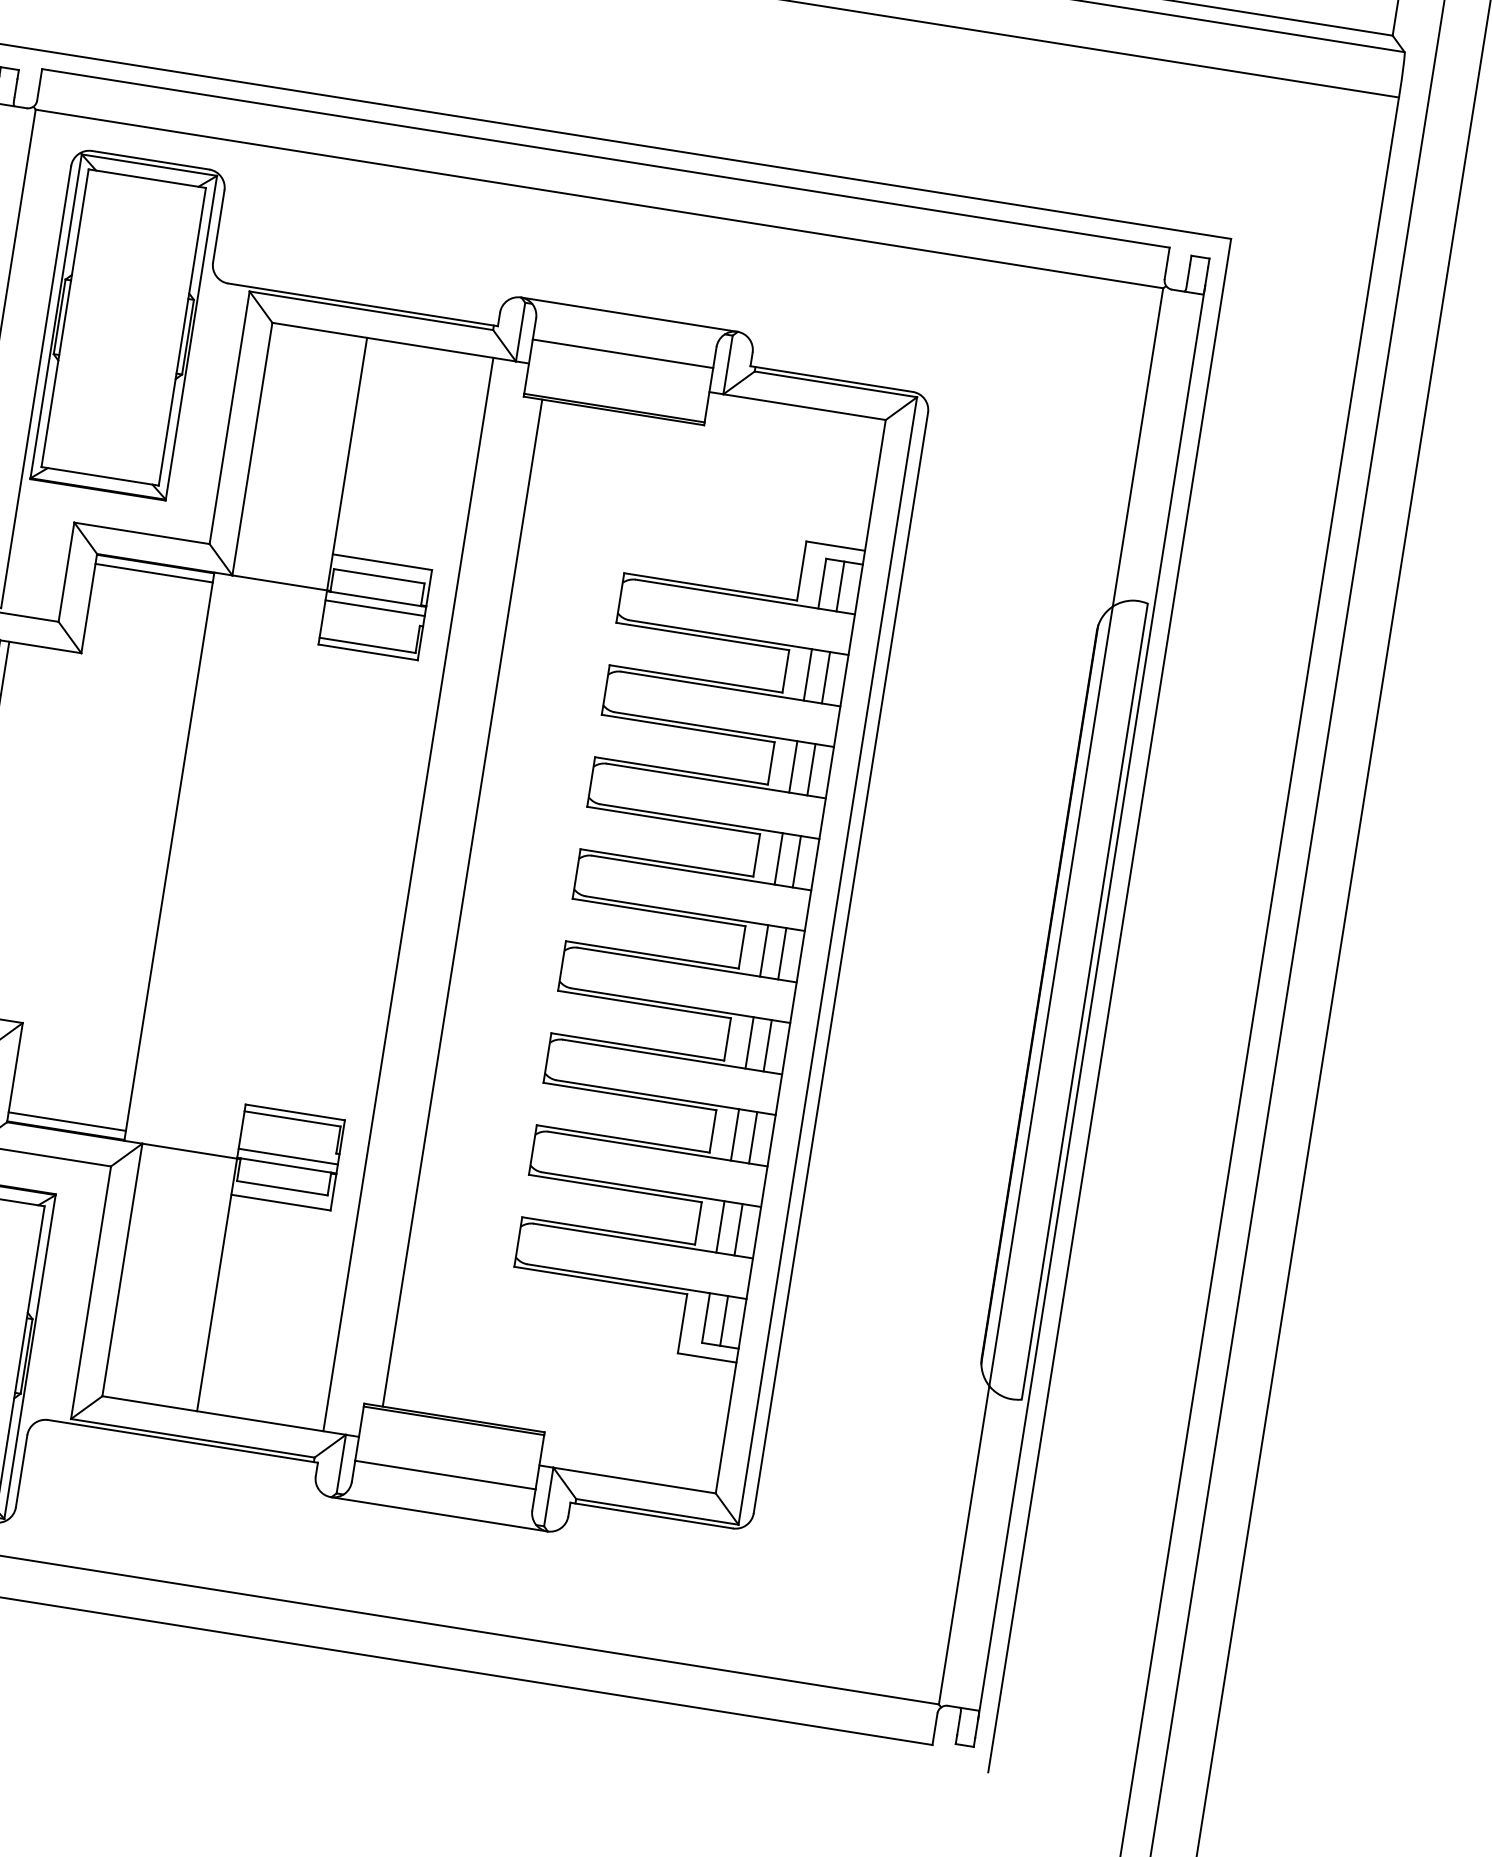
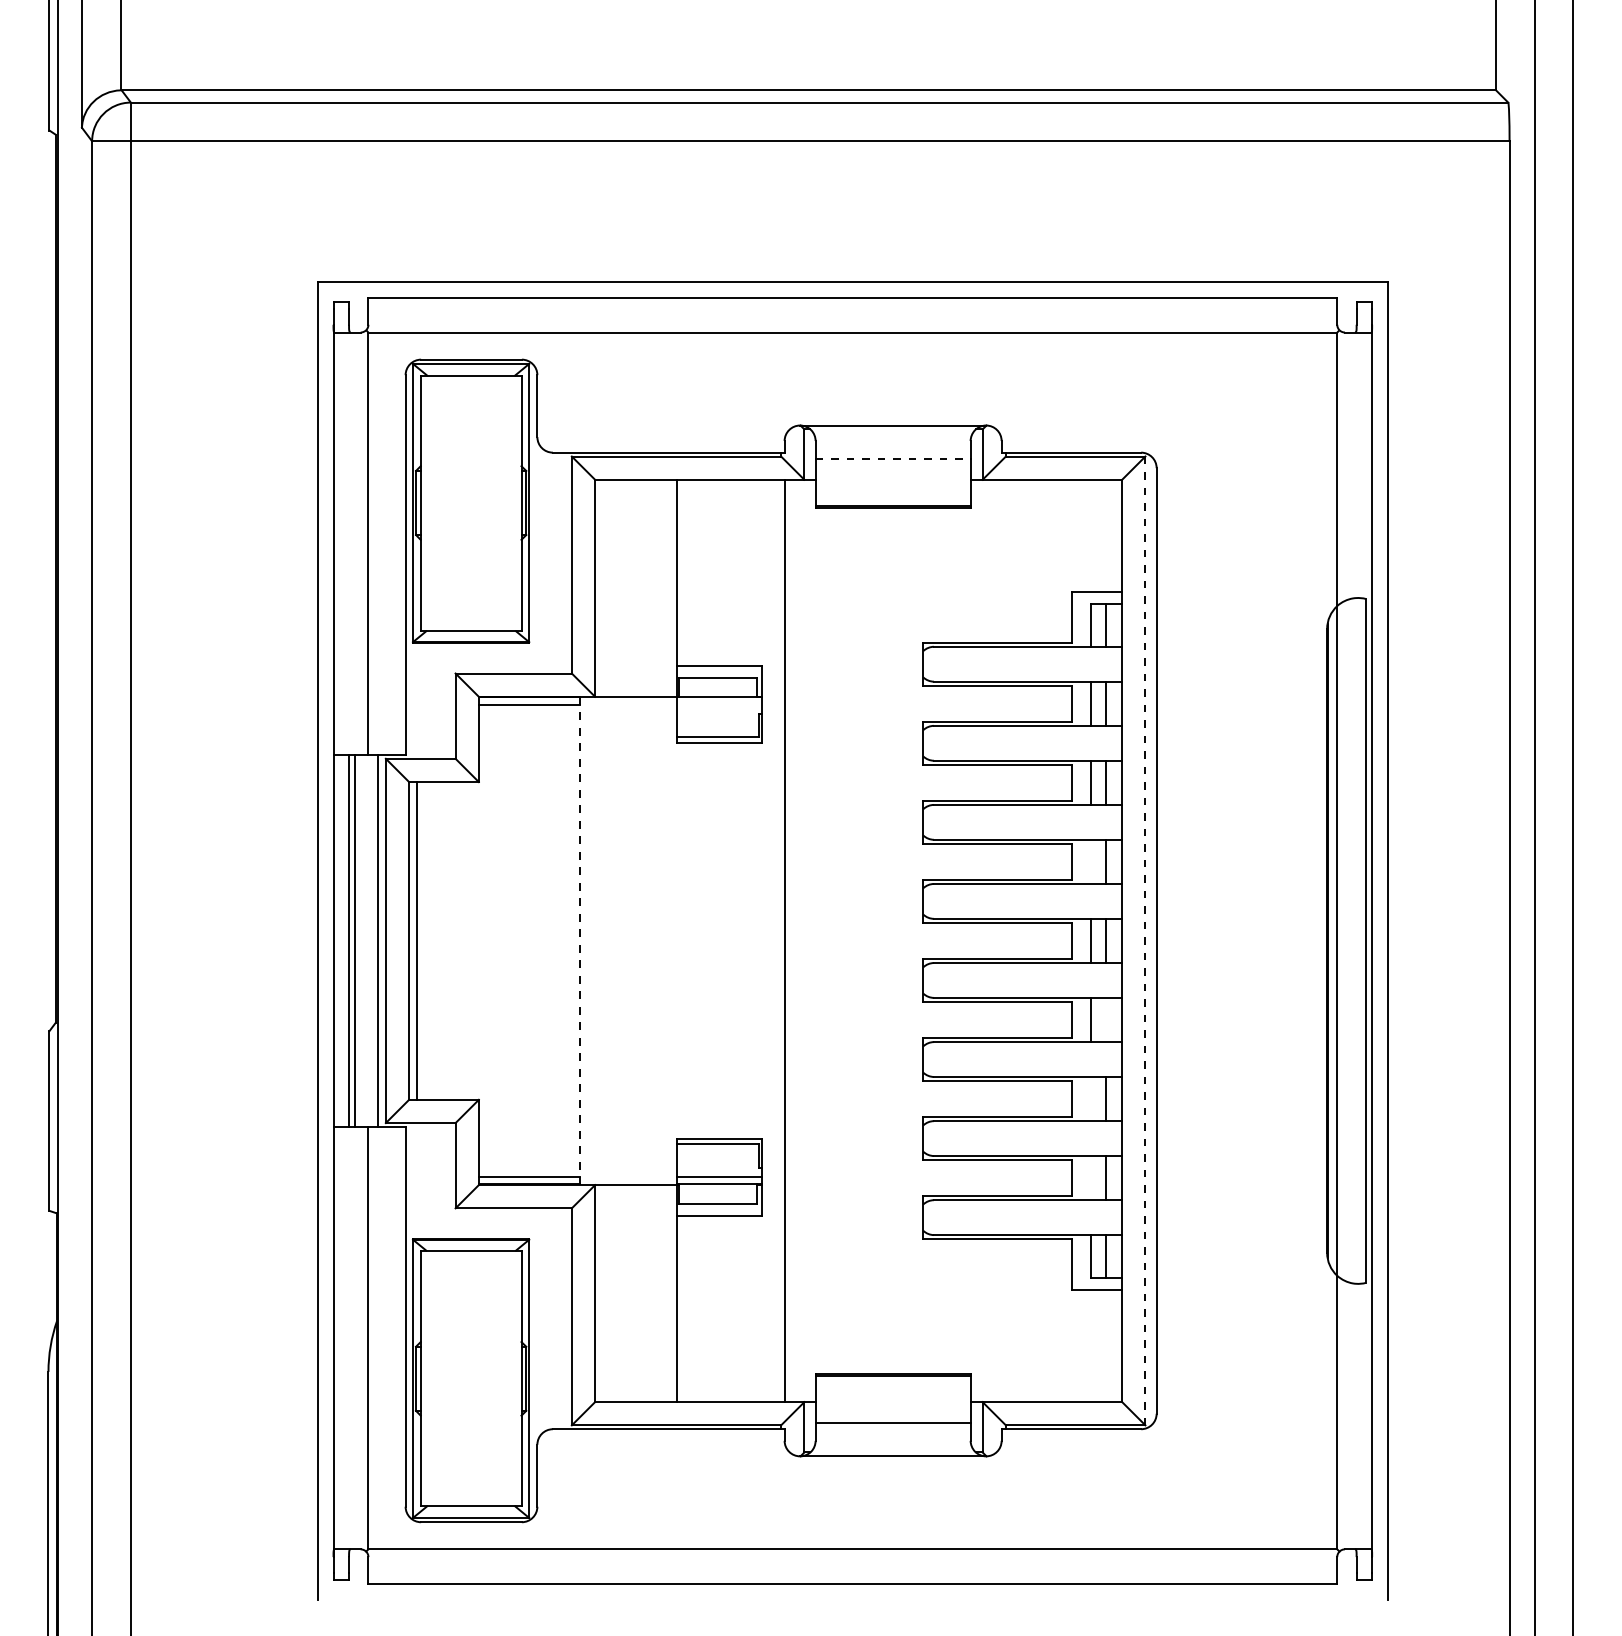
line: (623, 354) -> (893, 459), solid -> dashed
line: (374, 608) -> (718, 705), removed
line: (169, 857) -> (579, 941), solid -> dashed
line: (778, 858) -> (1090, 861), removed
line: (462, 902) -> (831, 940), removed
line: (827, 961) -> (1145, 941), solid -> dashed
line: (768, 1045) -> (1106, 1019), removed
line: (734, 1134) -> (1090, 1098), removed
line: (720, 1227) -> (1090, 1178), removed

